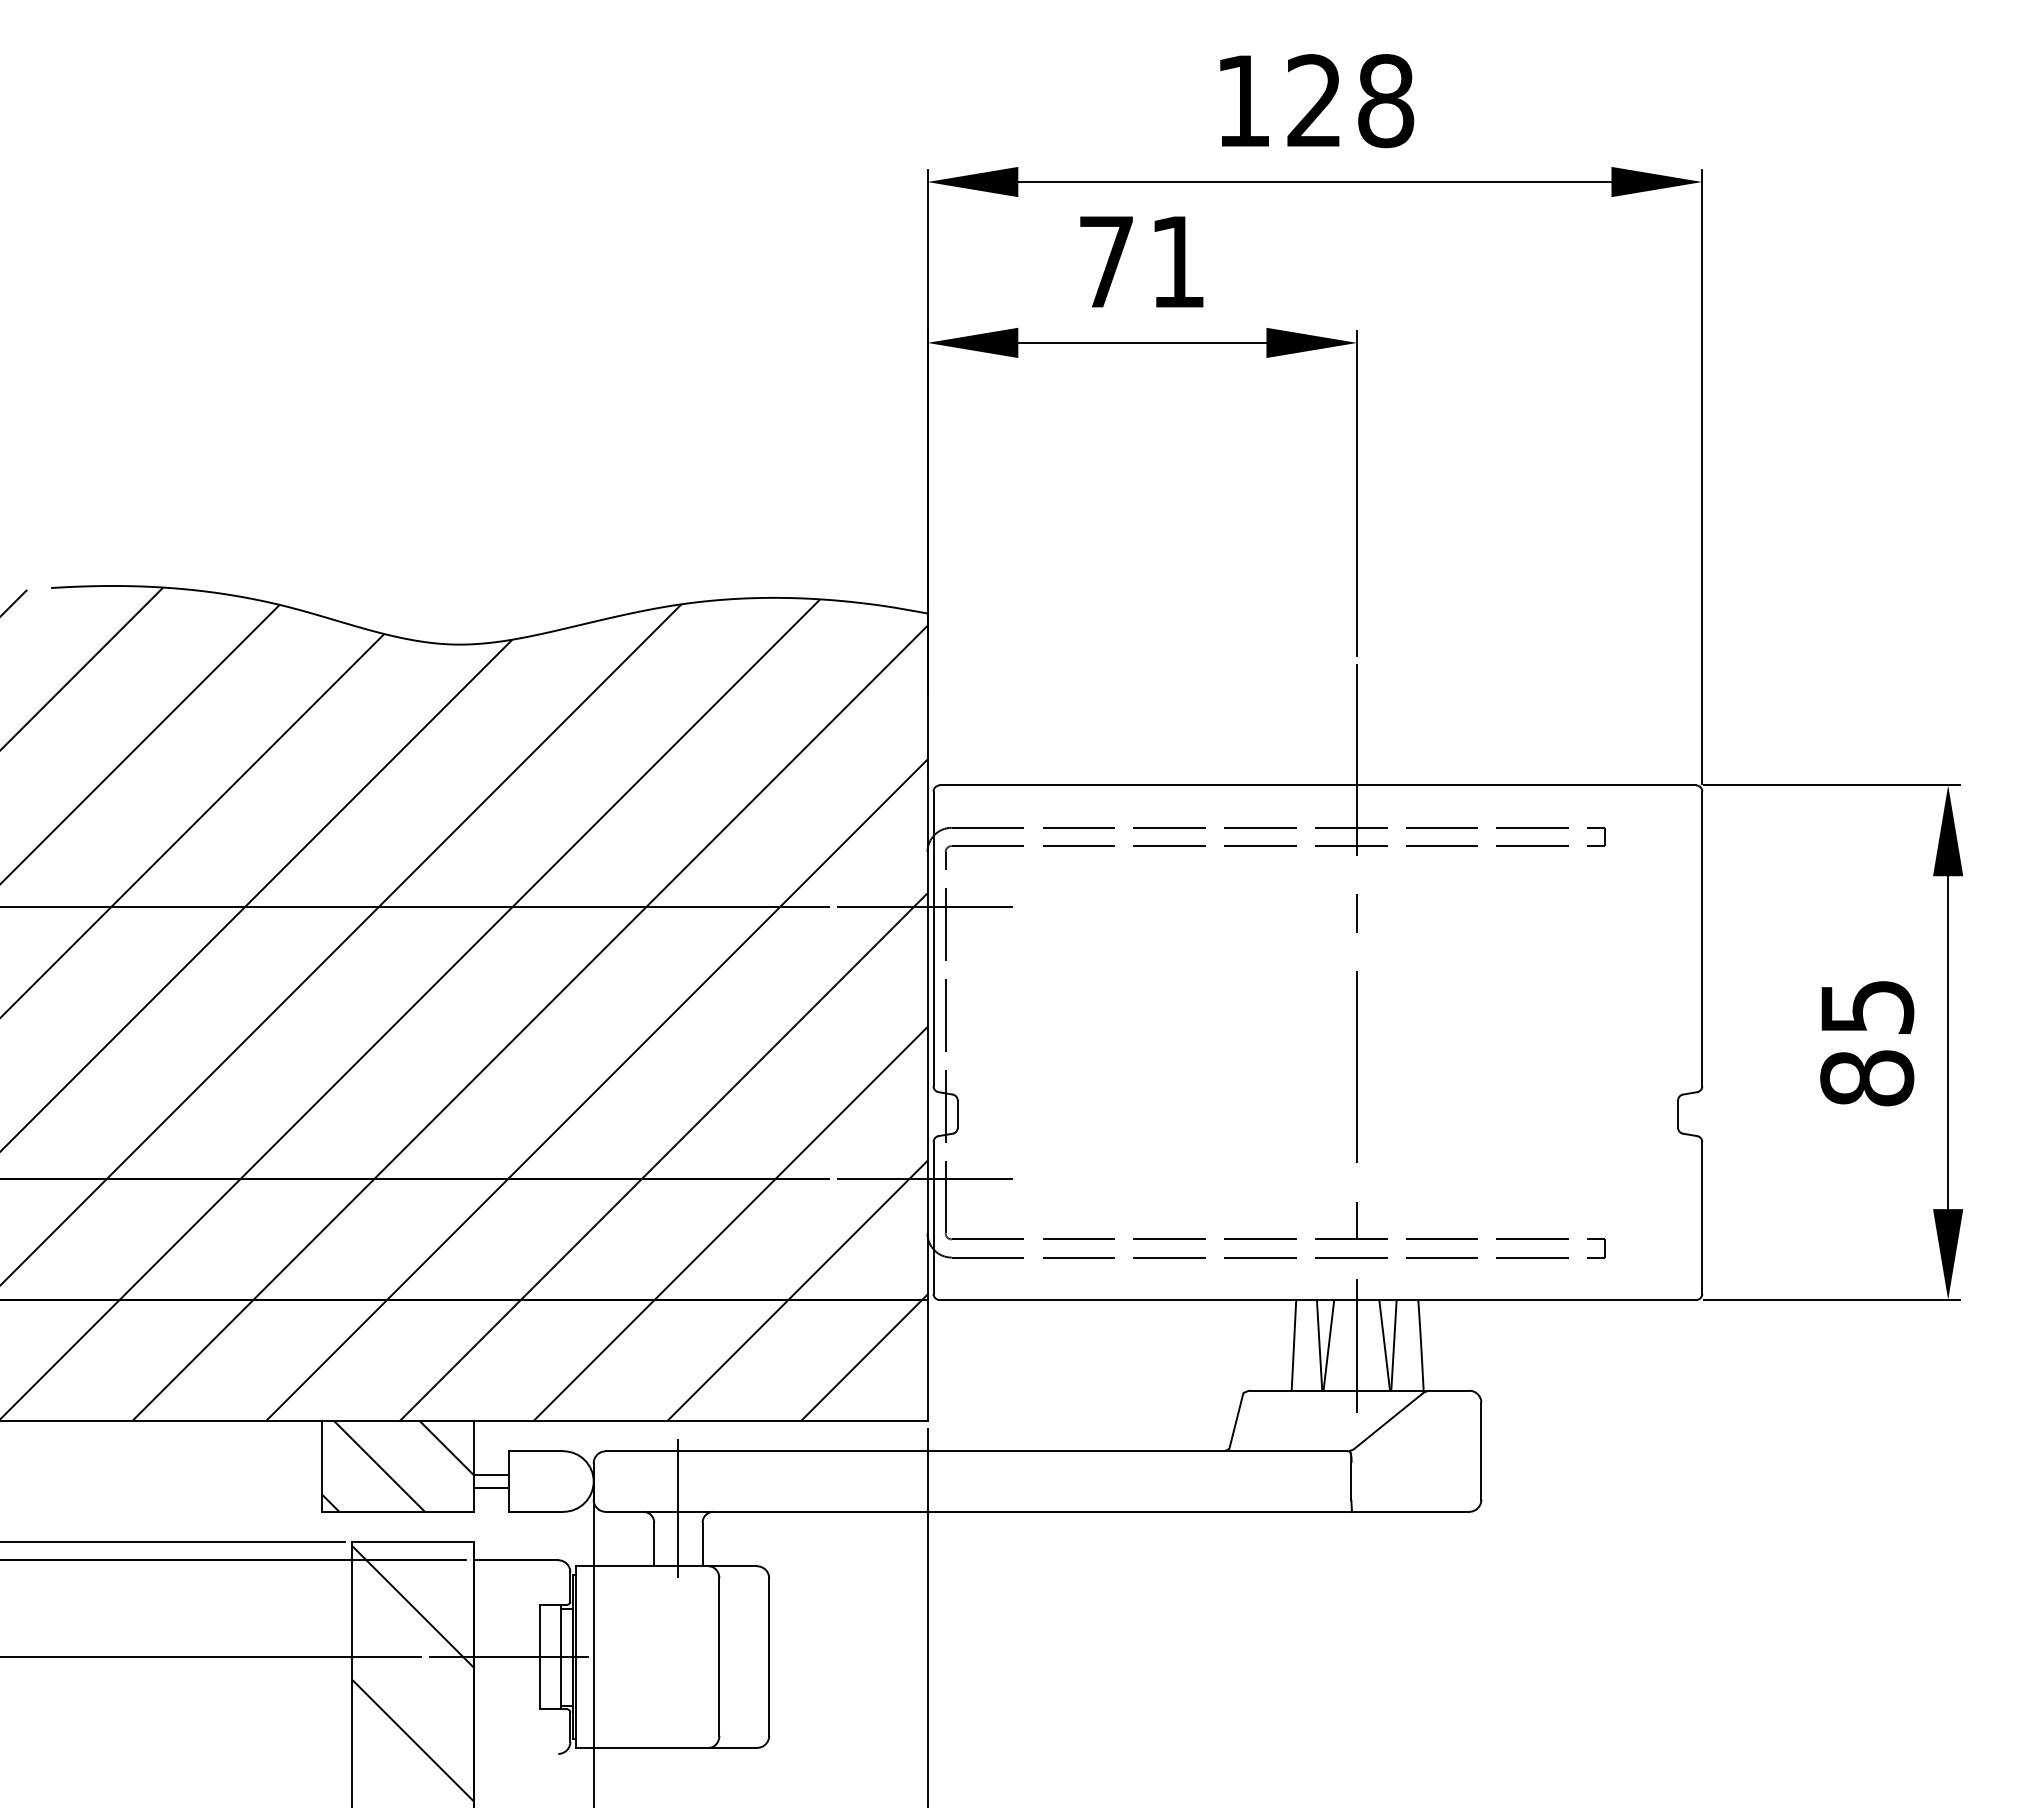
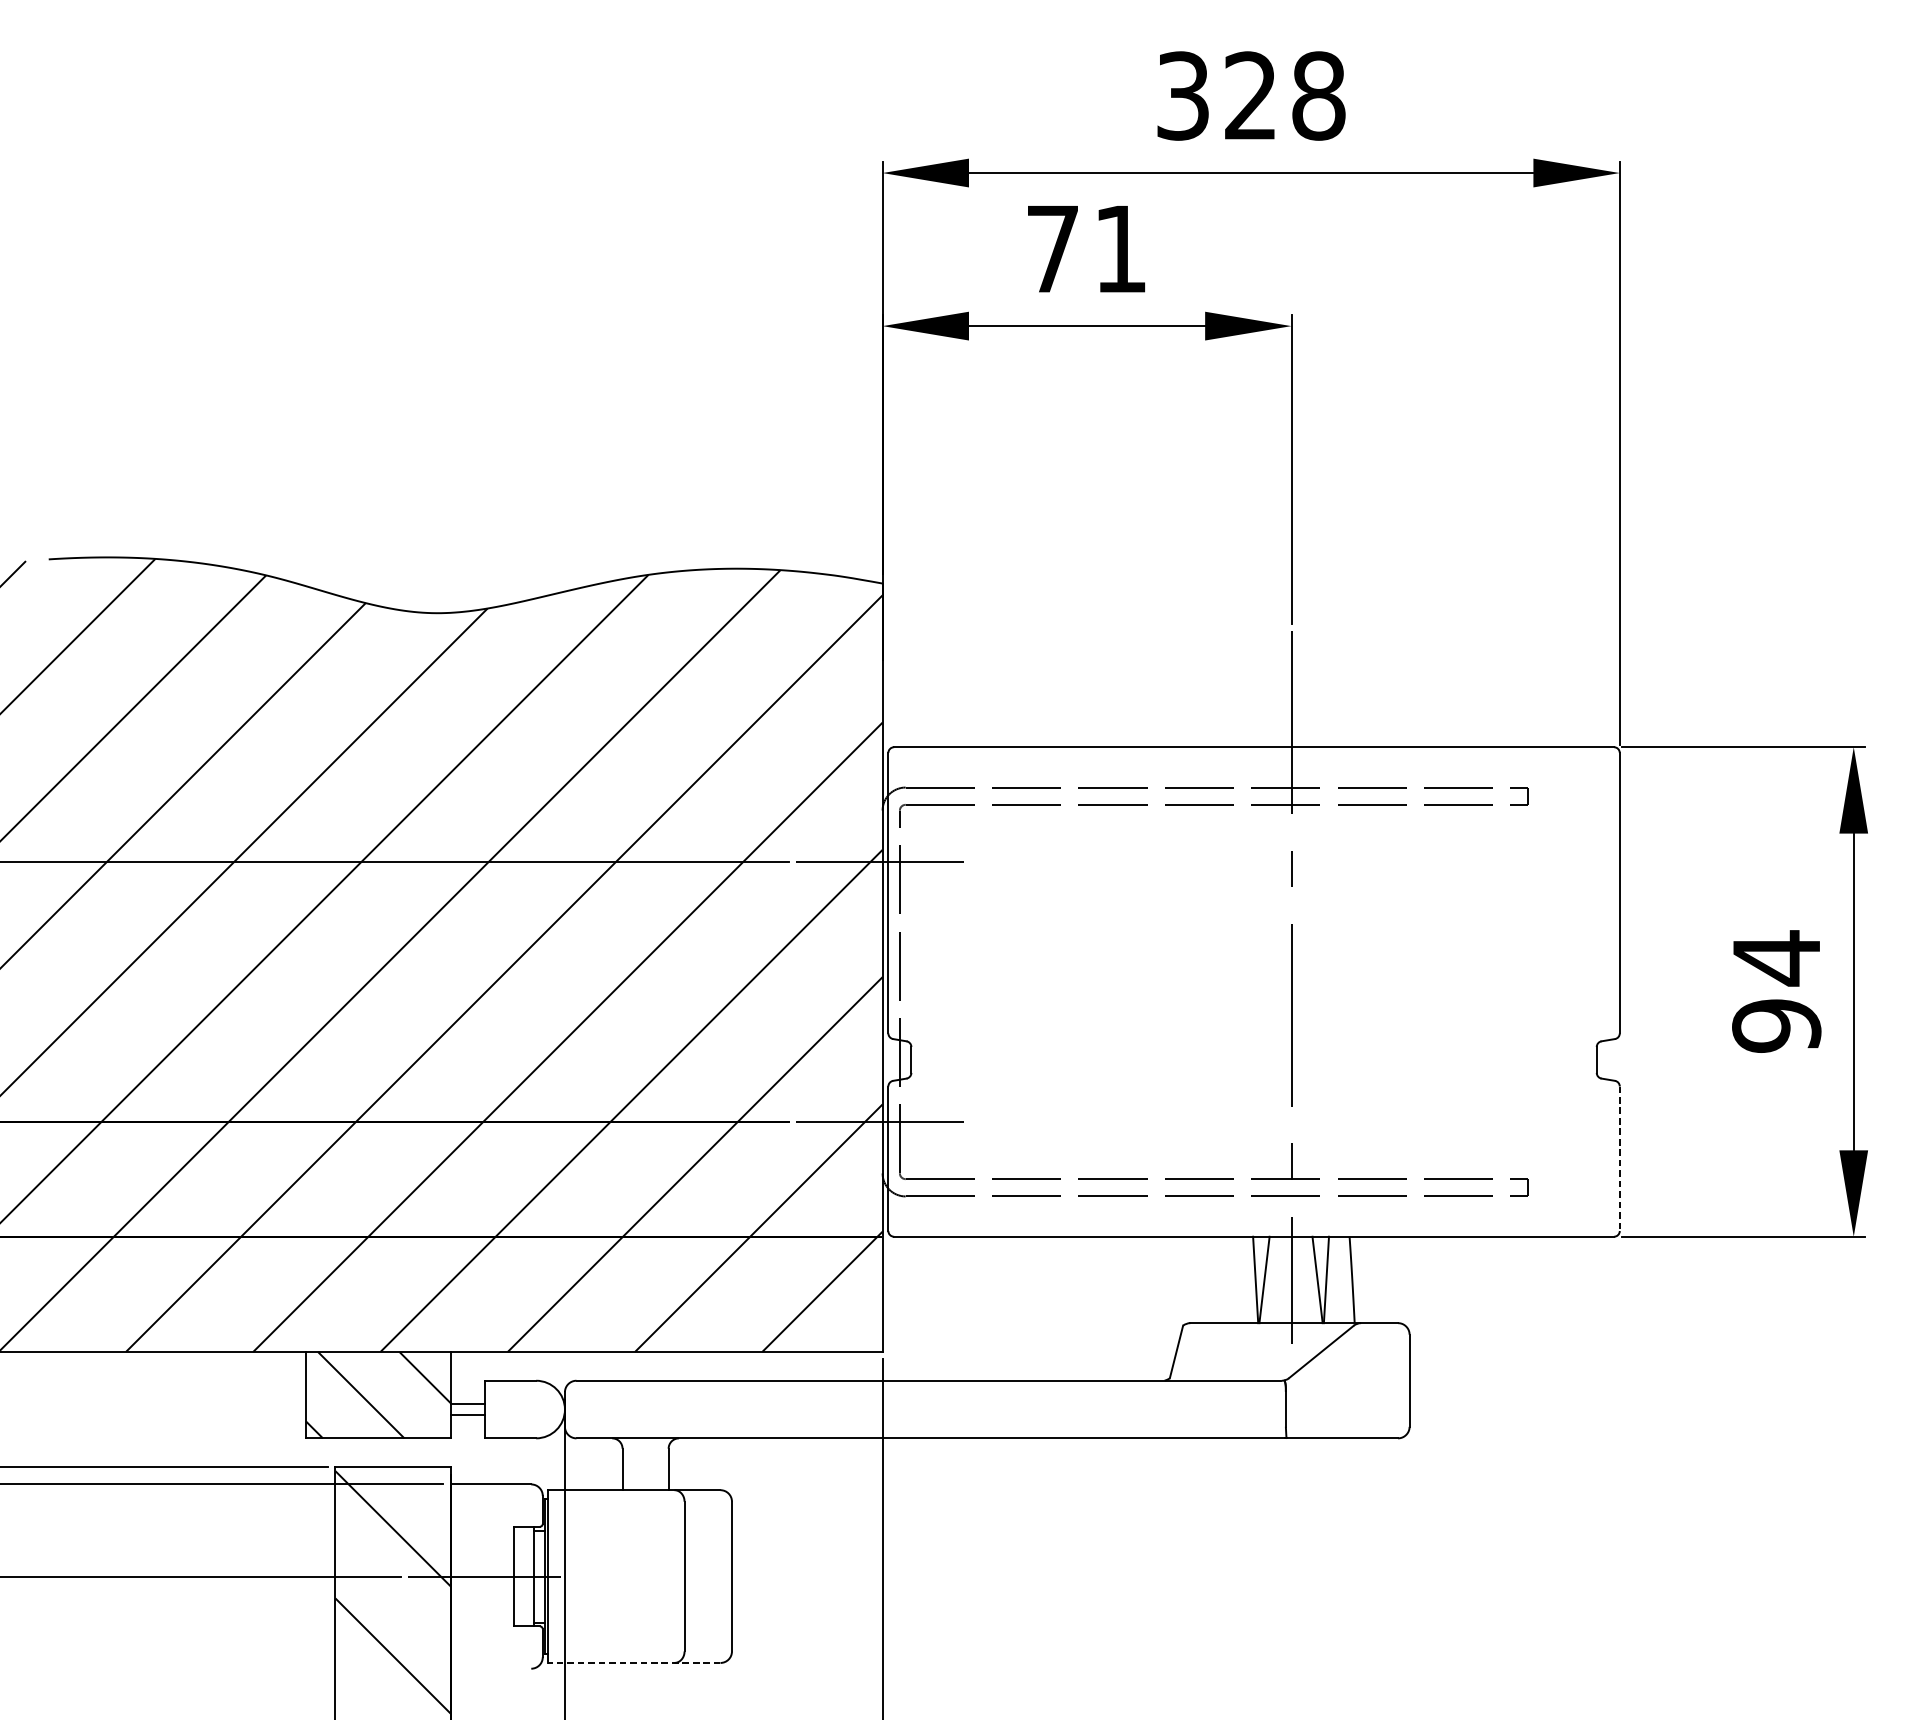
text: (1243, 101) -> (1183, 96), 128 -> 328
text: (1867, 1041) -> (1777, 990), 85 -> 94
line: (1702, 1218) -> (1620, 1159), solid -> dashed
line: (1293, 1344) -> (1230, 1279), removed
line: (678, 1508) -> (645, 1435), removed
line: (666, 1747) -> (634, 1662), solid -> dashed

